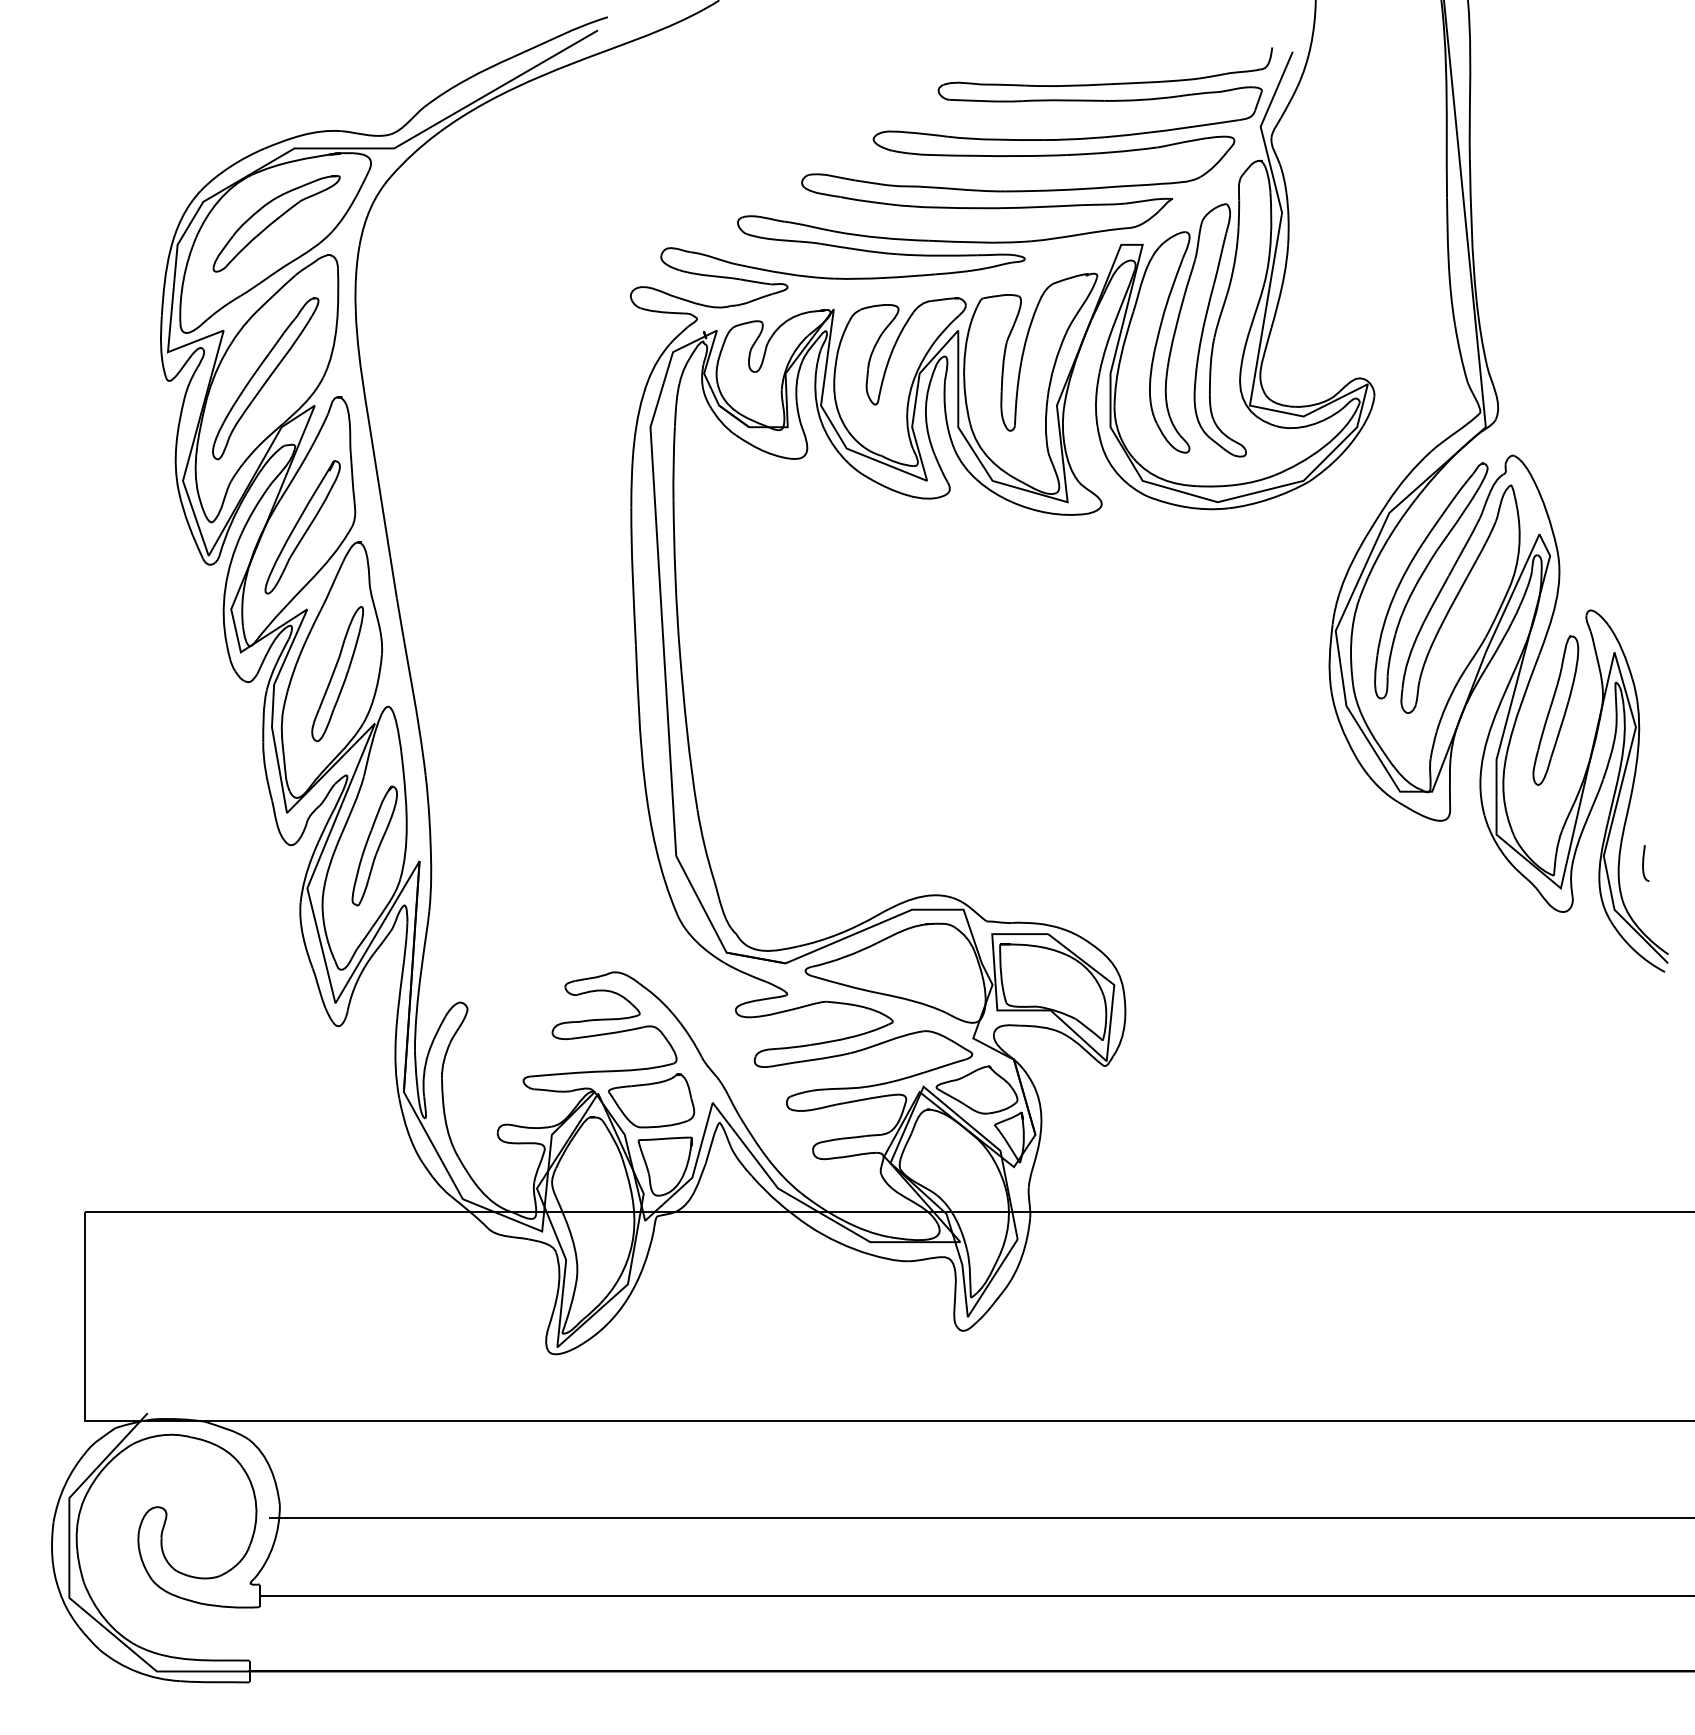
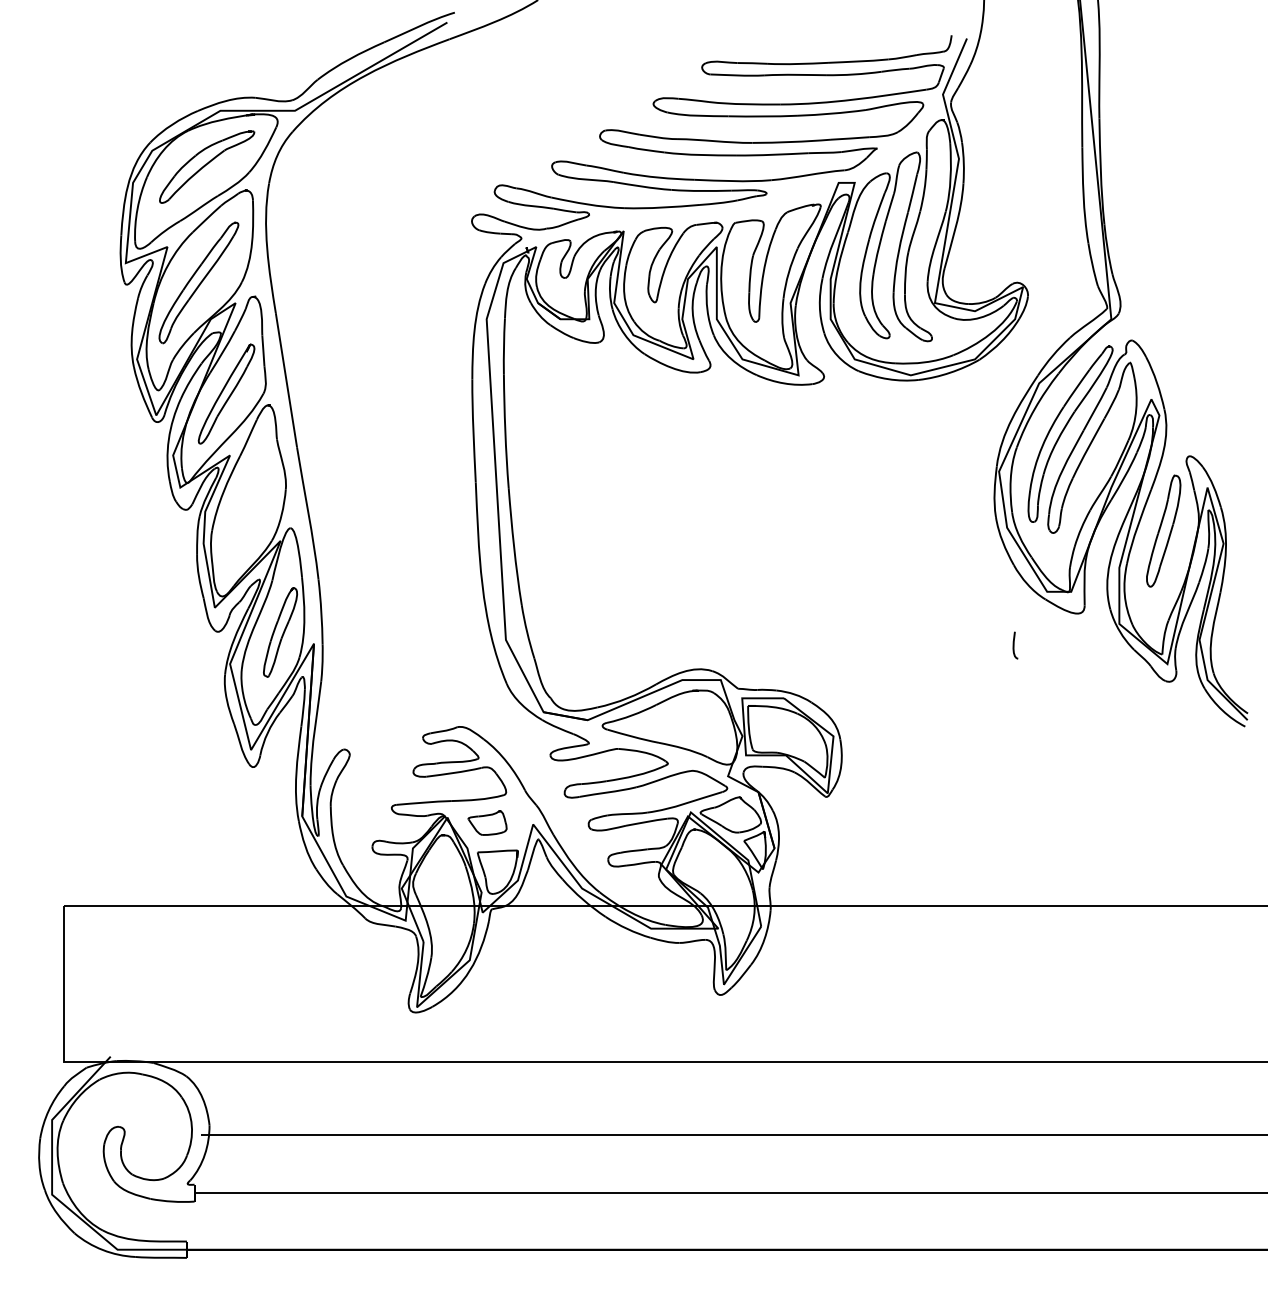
part: (337, 674) -> (252, 504), removed
curve: (1644, 862) -> (1014, 644), moved
part: (651, 1100) -> (487, 822), size x0.6

